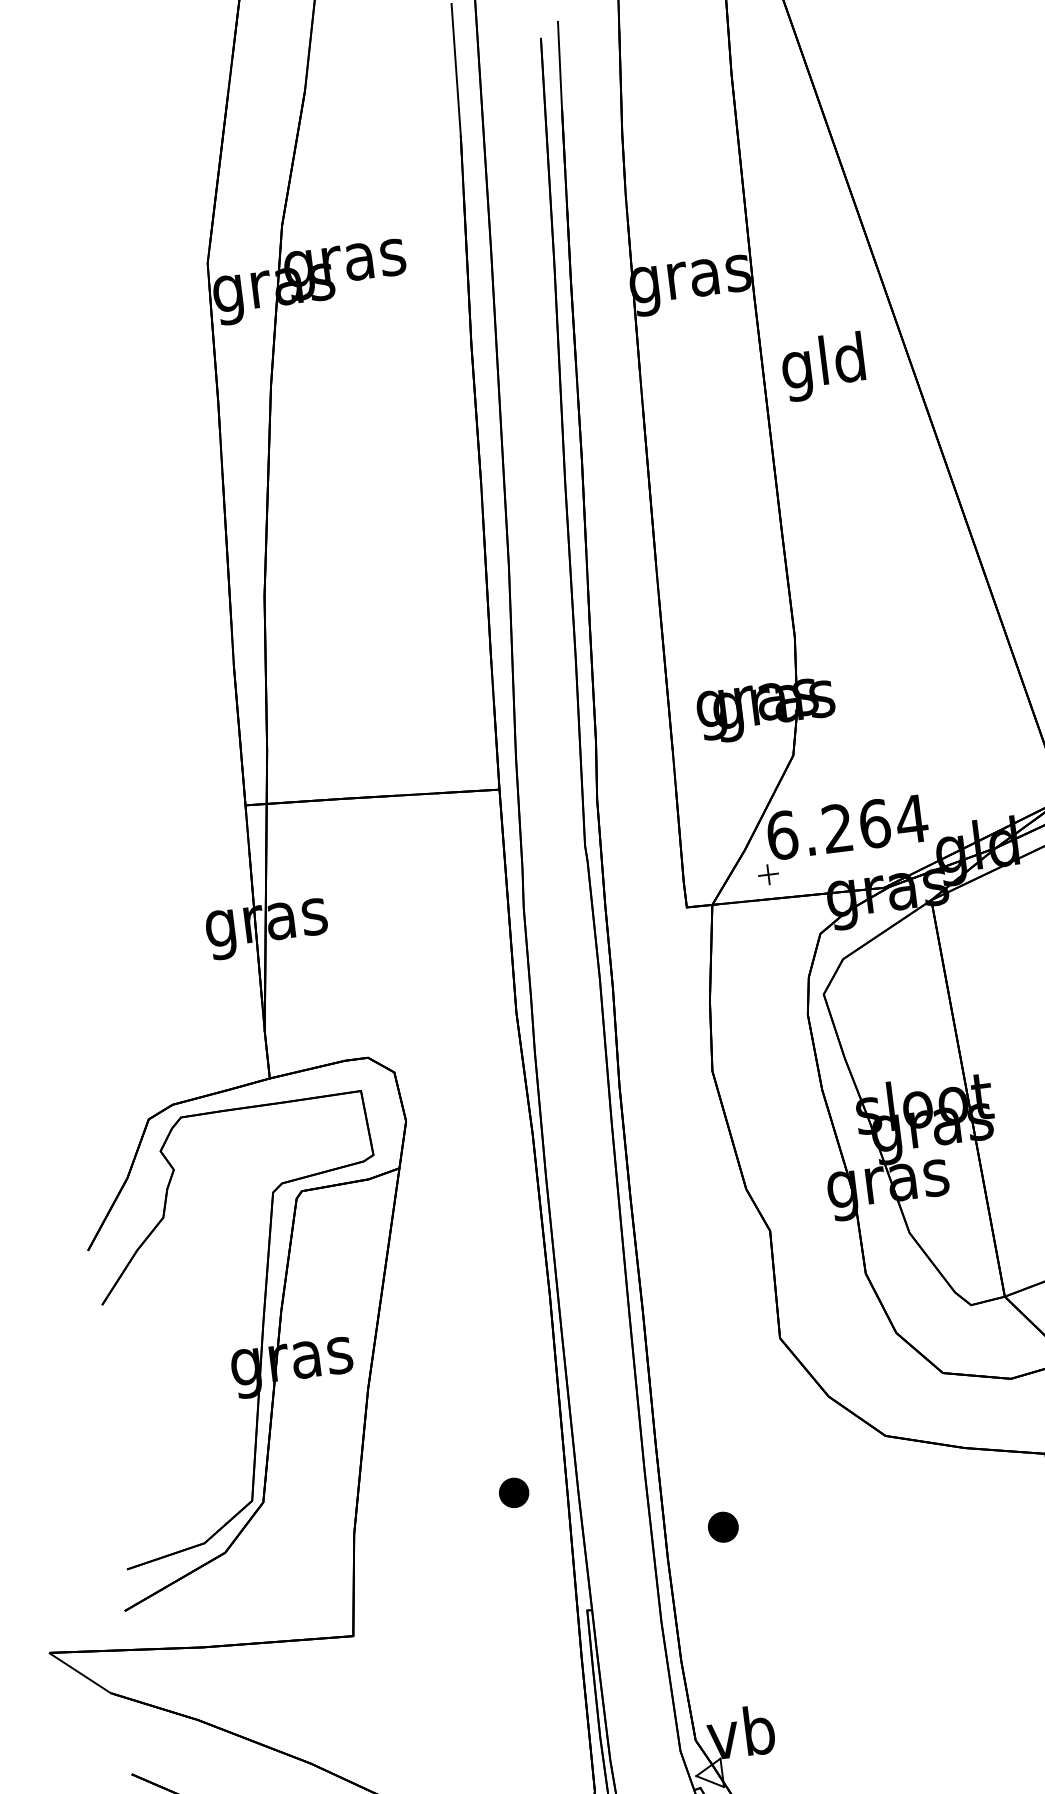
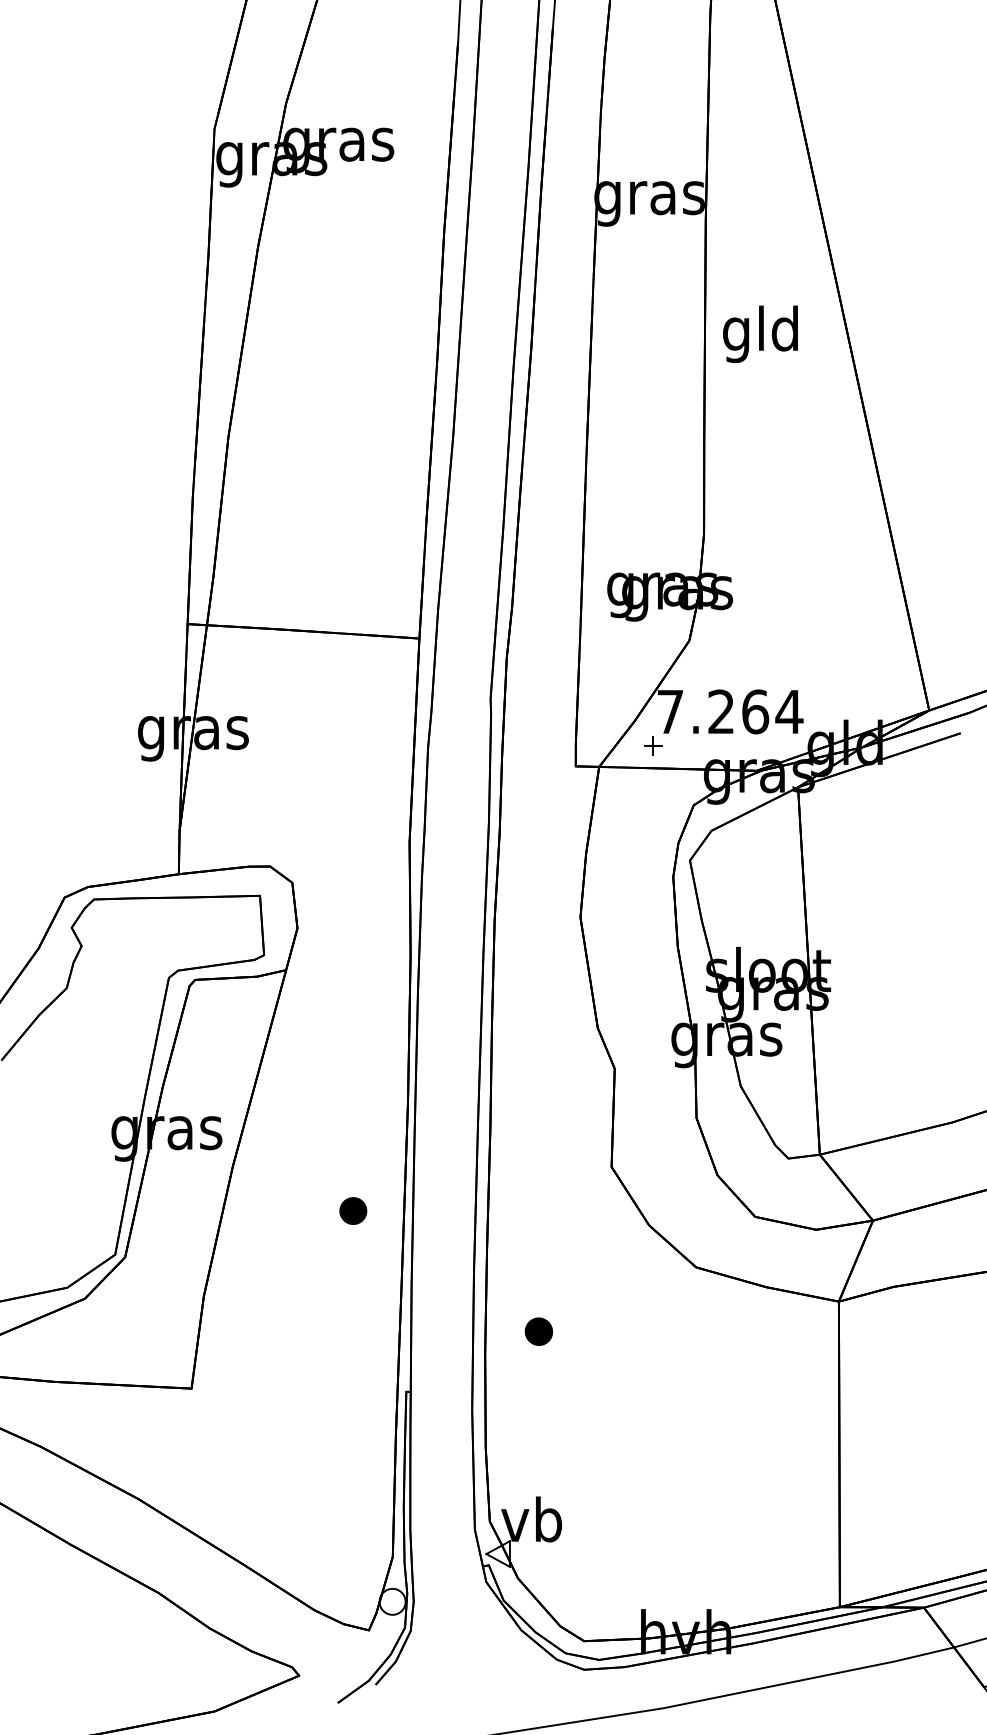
text: (823, 367) -> (760, 334), moved
text: (782, 834) -> (670, 711), 6.264 -> 7.264
part: (514, 1492) -> (353, 1210), moved

